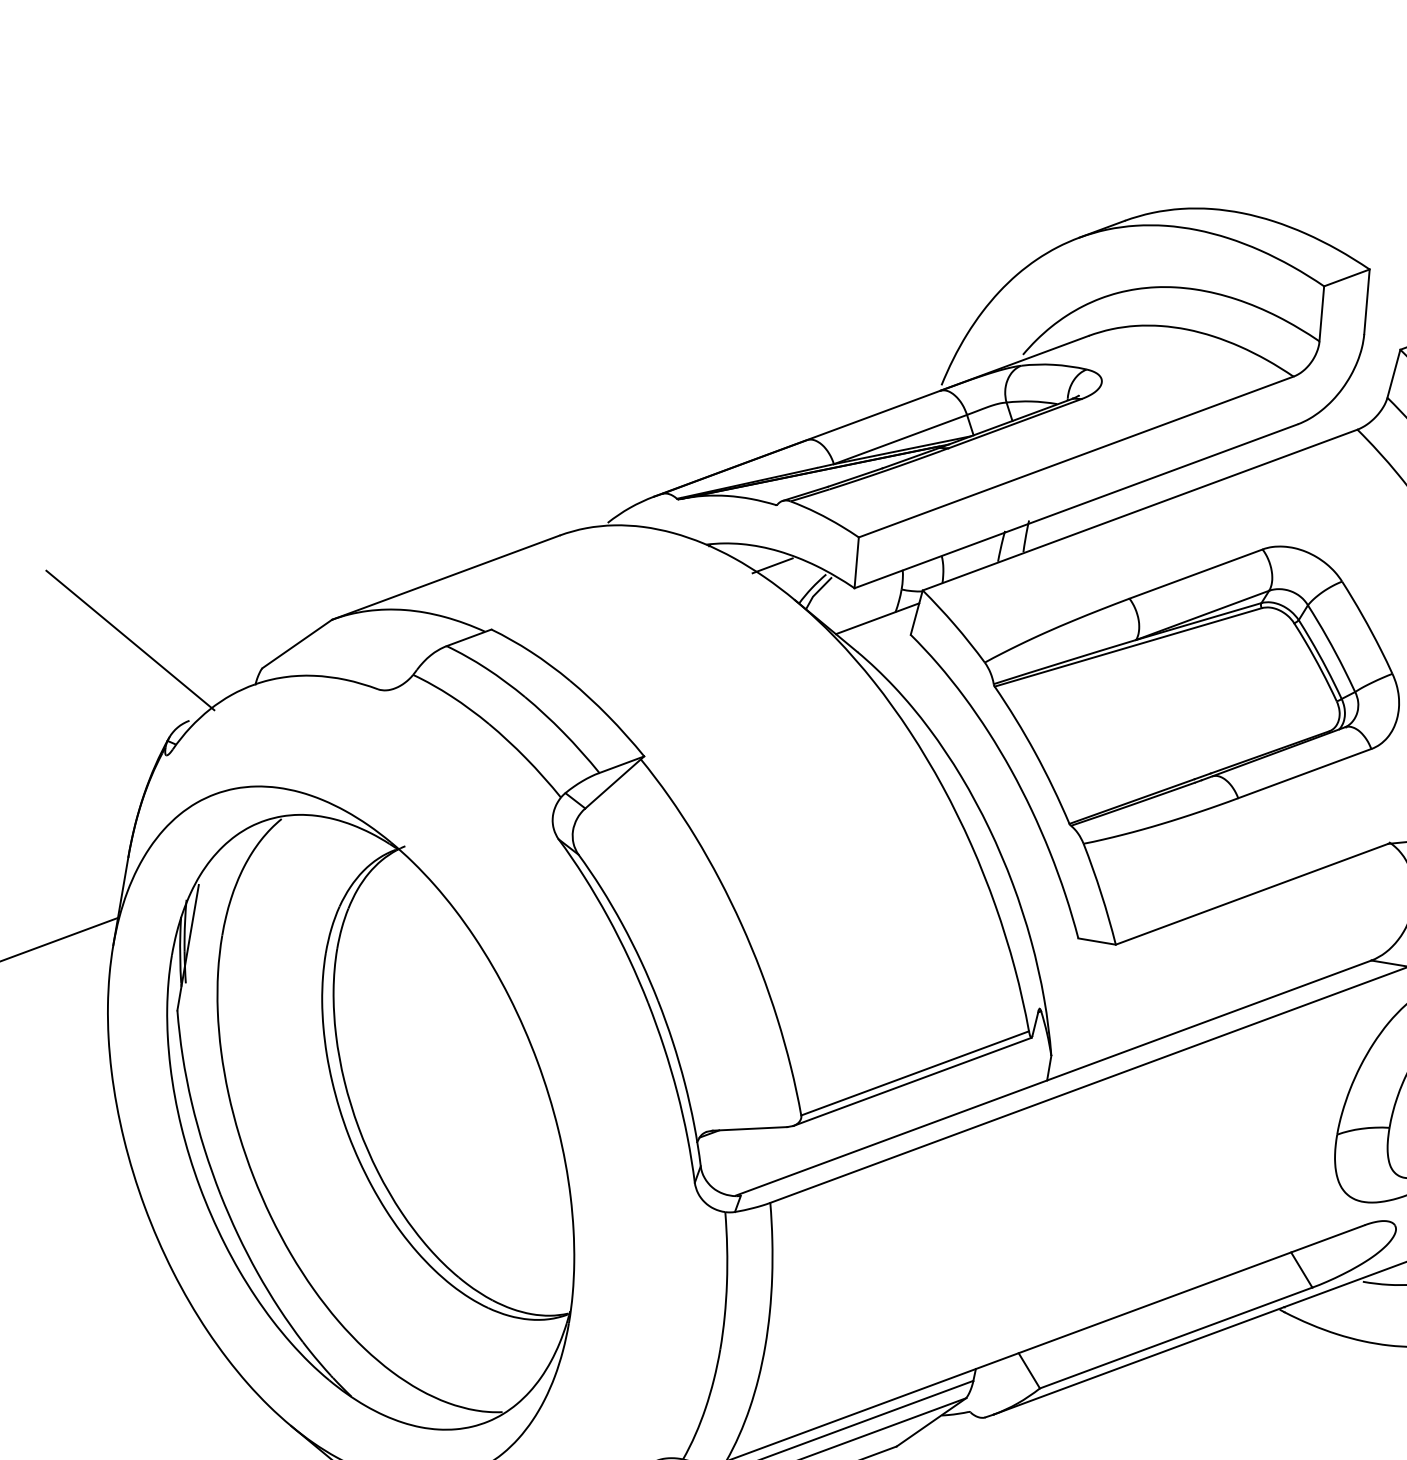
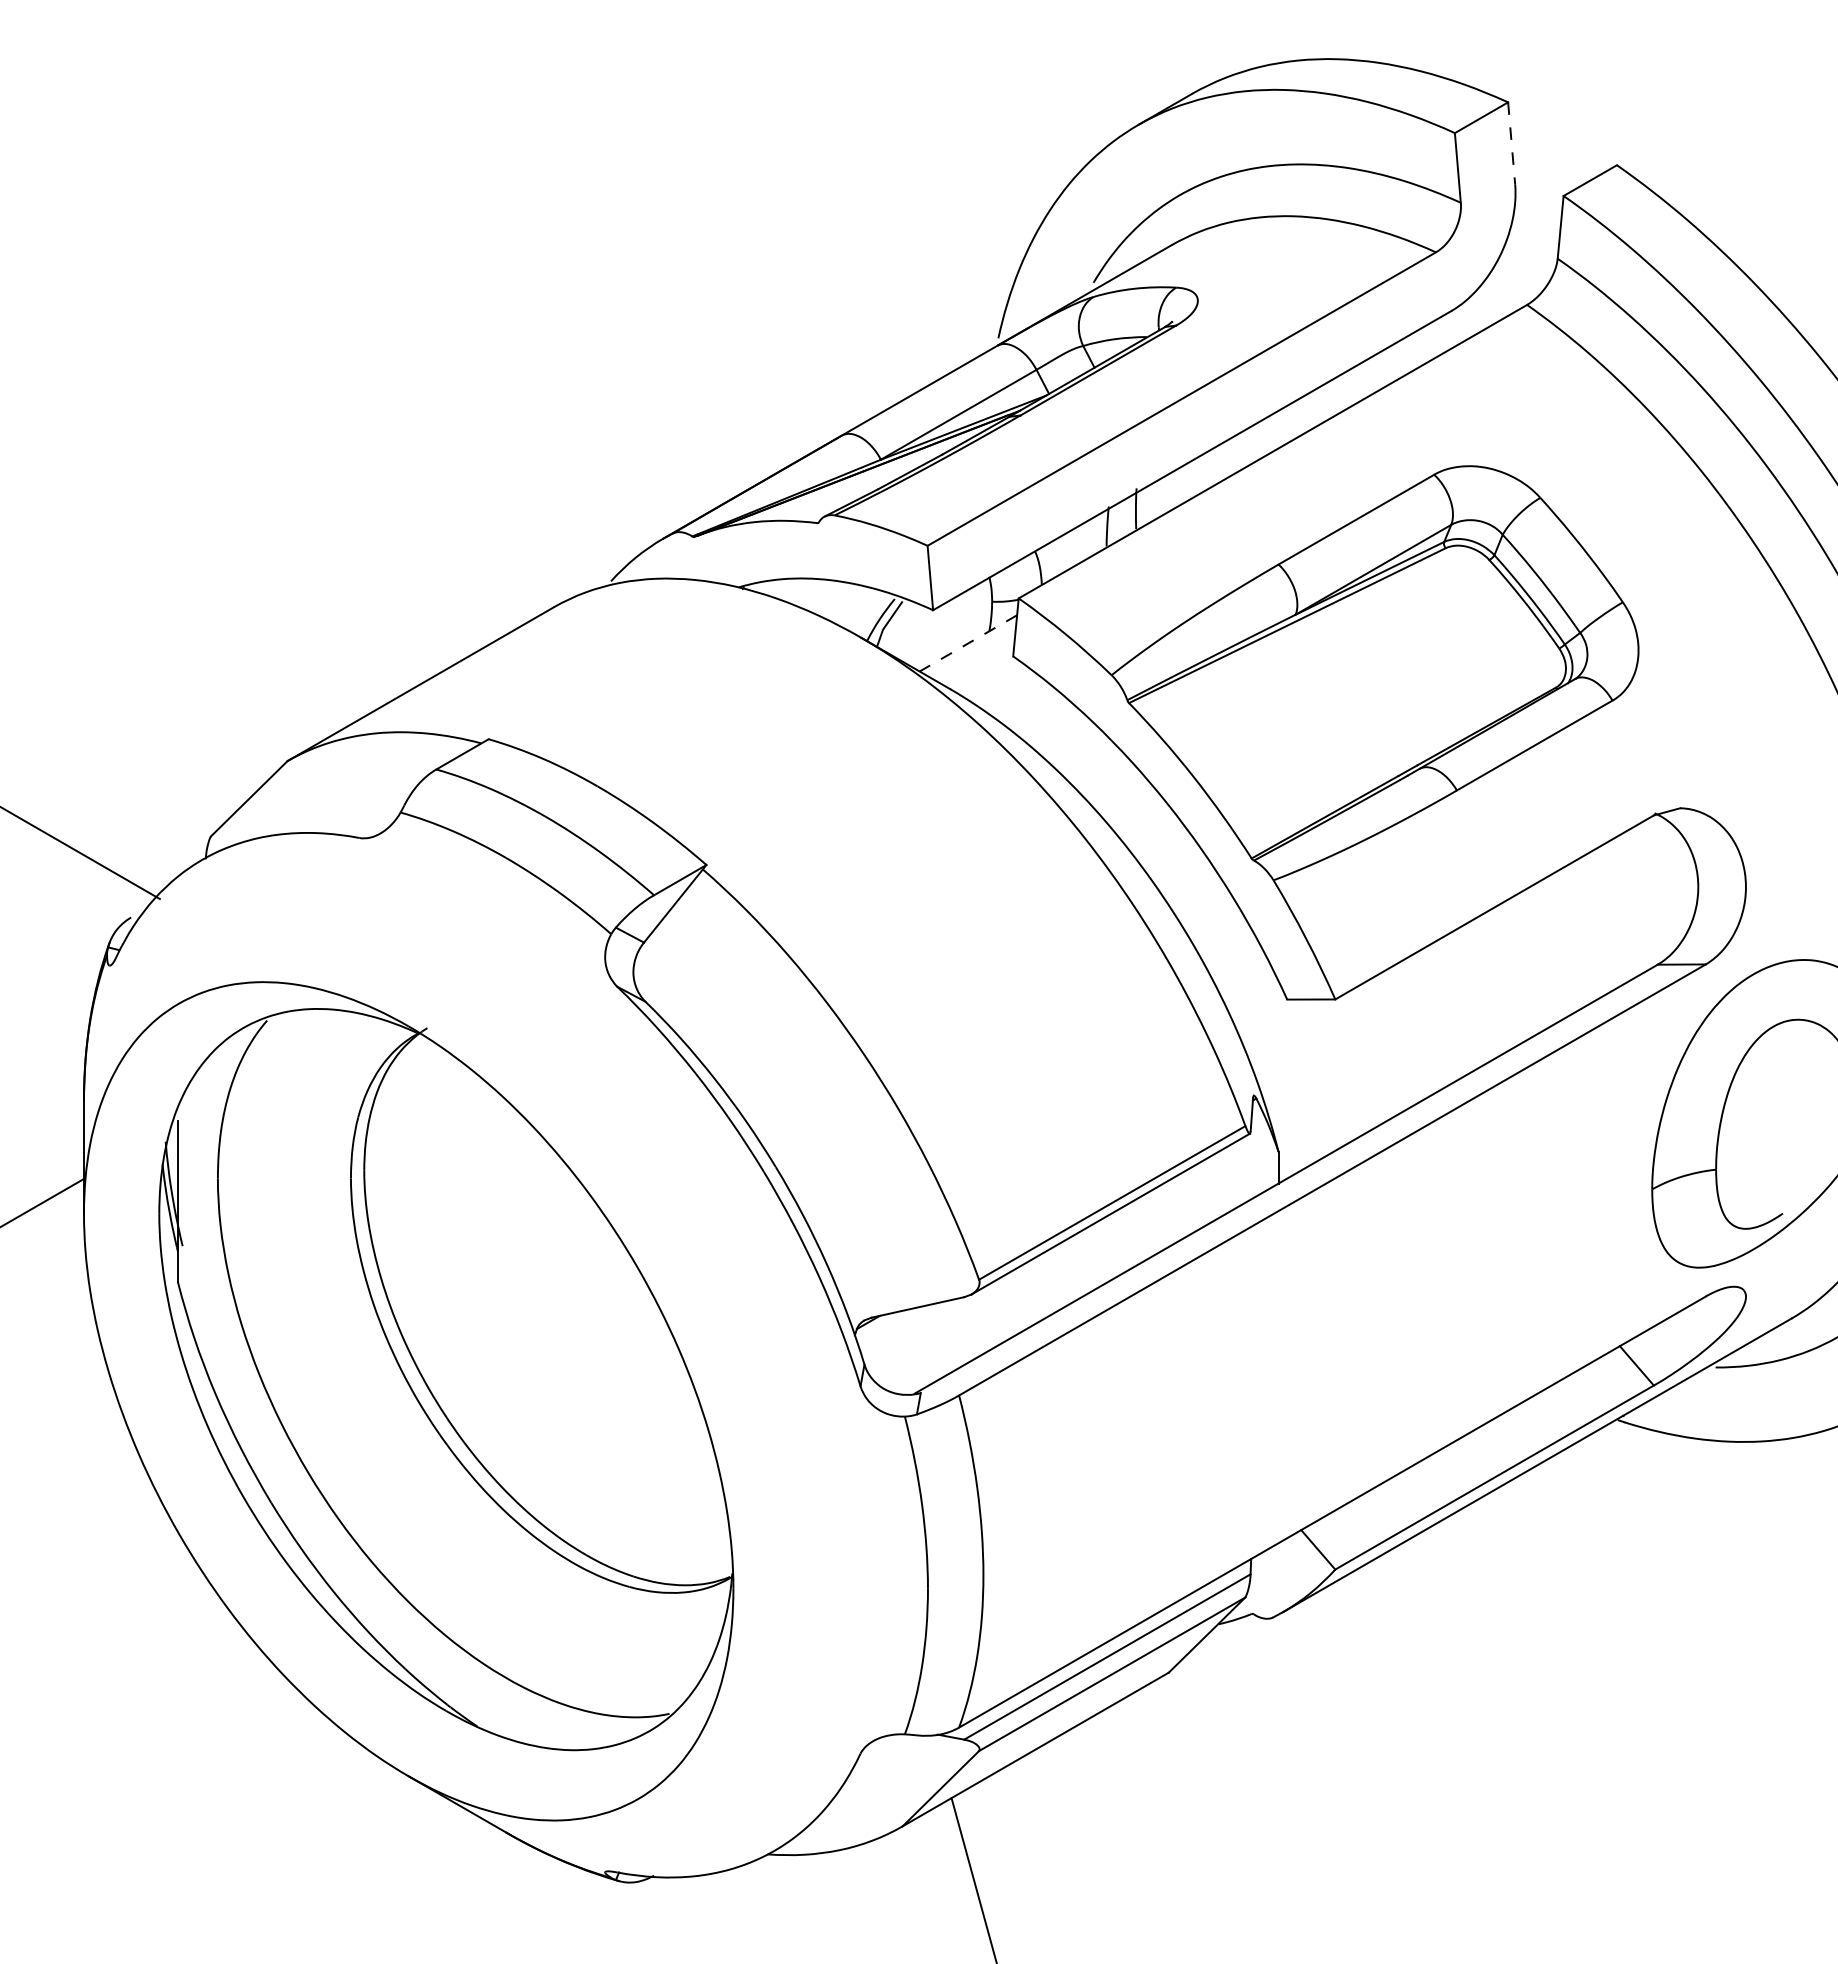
line: (1366, 301) -> (1511, 143), solid -> dashed
line: (772, 565) -> (825, 599), removed
line: (876, 618) -> (967, 643), solid -> dashed

